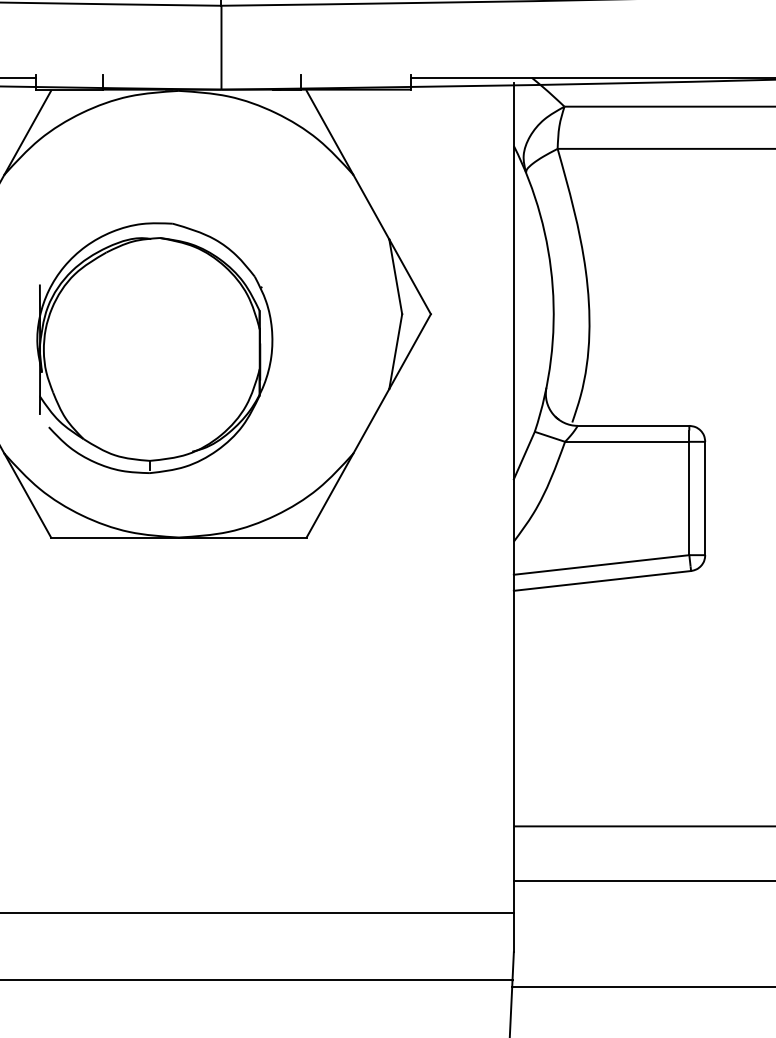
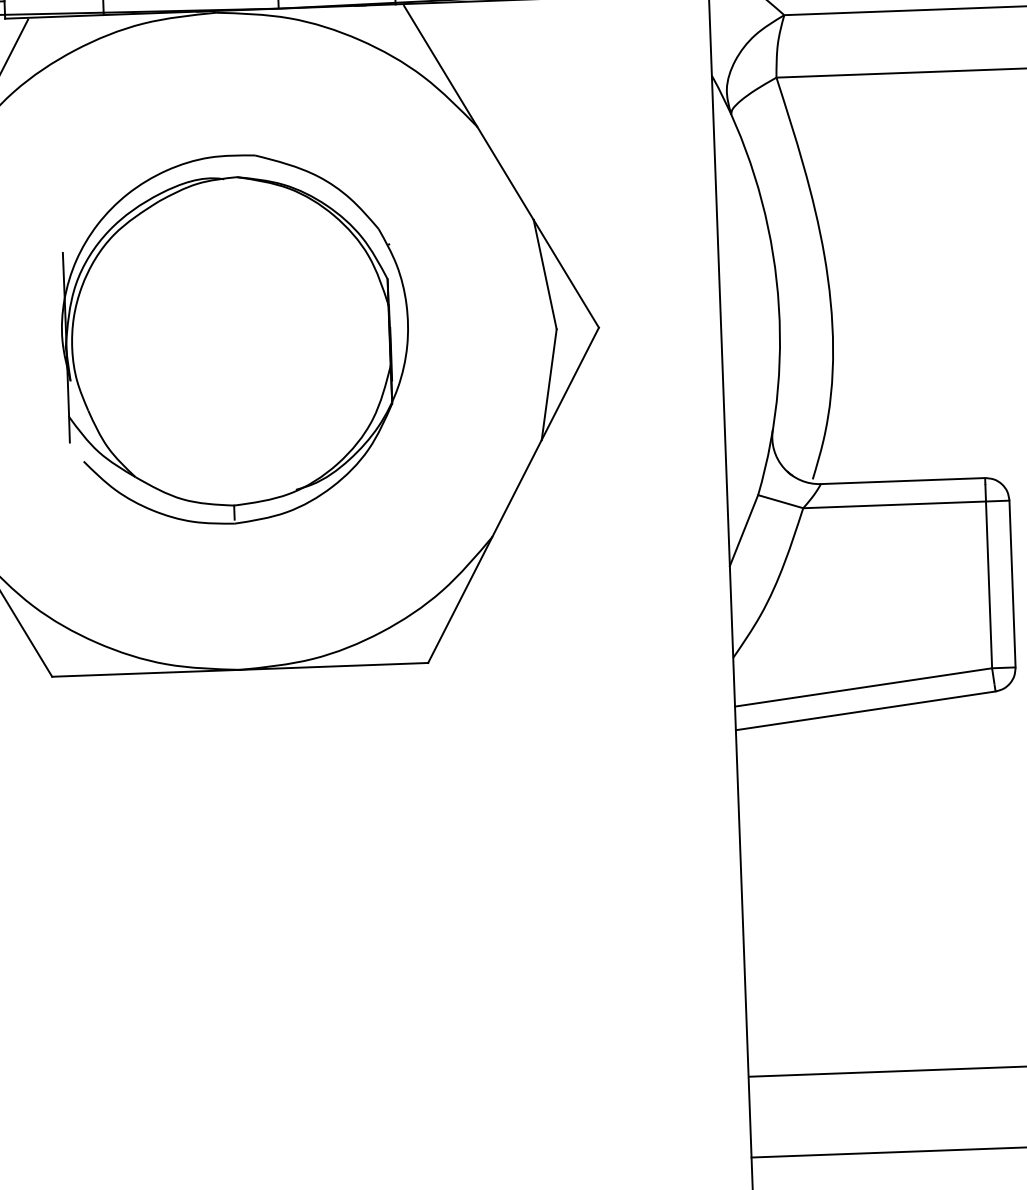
part: (154, 347) -> (234, 338), moved

